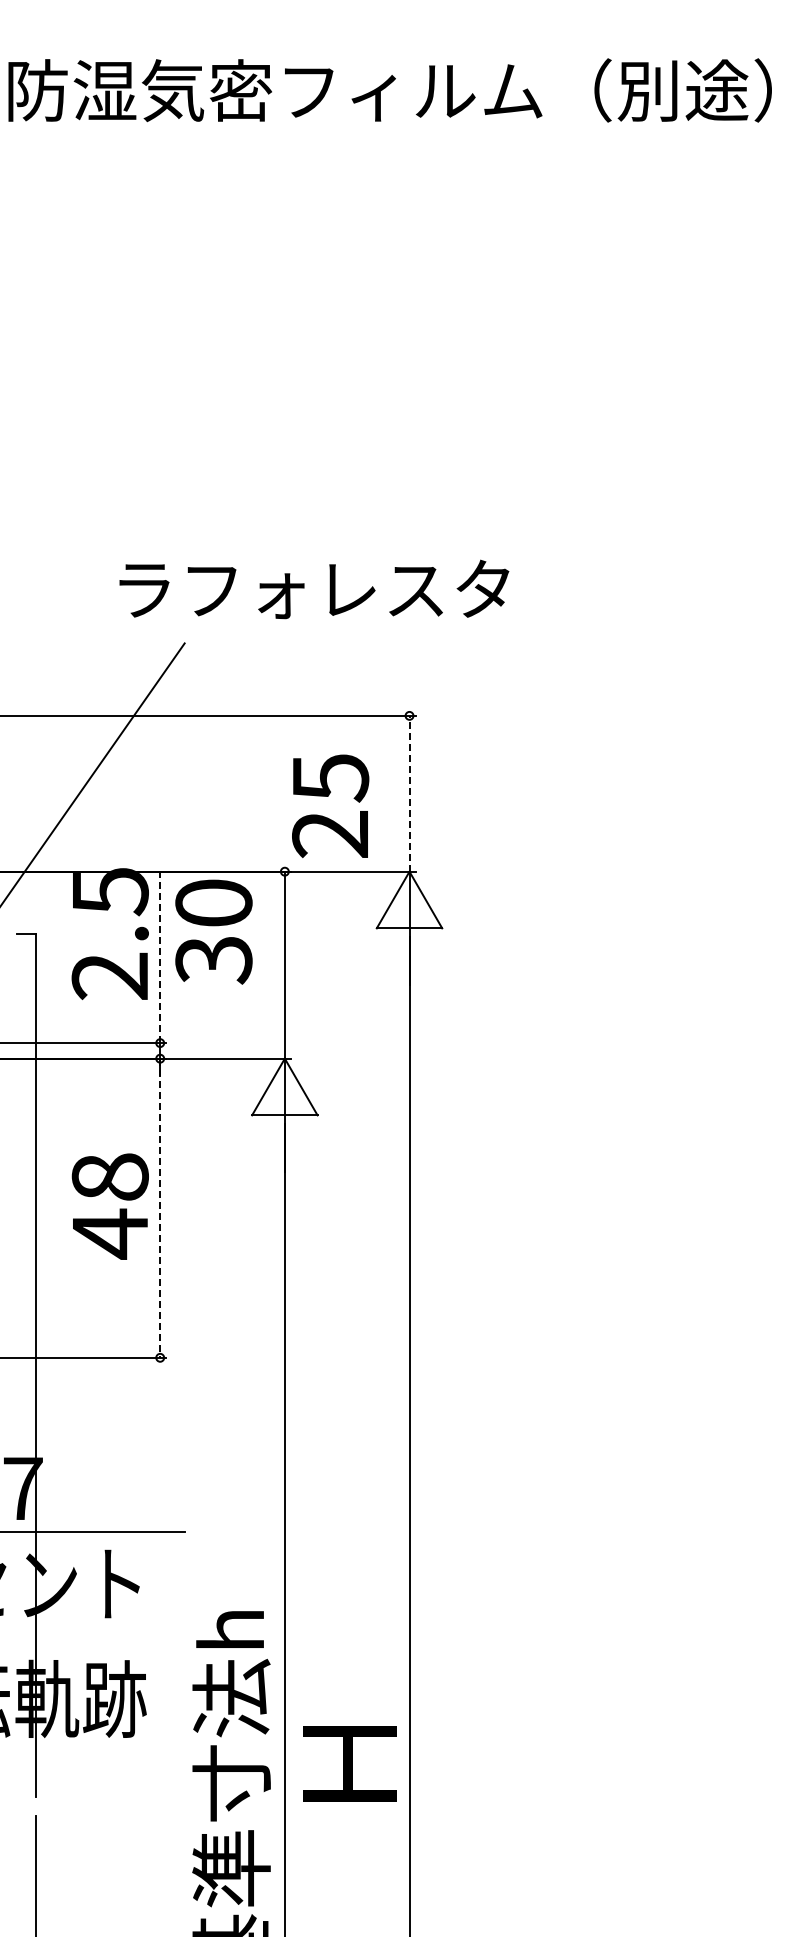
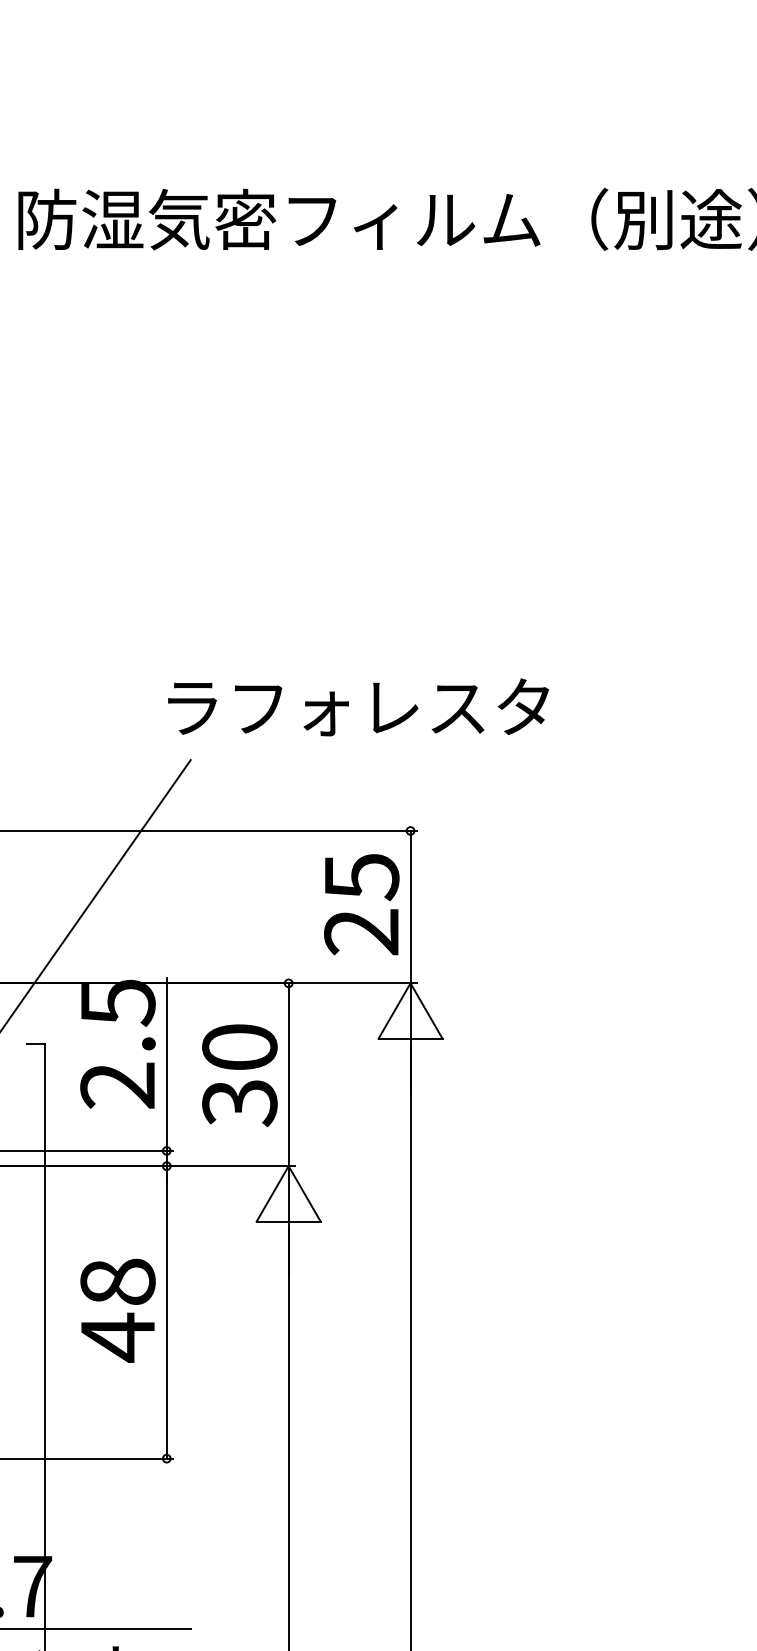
text: (314, 589) -> (358, 707), moved
line: (409, 793) -> (410, 906), dashed -> solid
text: (330, 805) -> (361, 903), moved
text: (213, 931) -> (239, 1075), moved
line: (160, 954) -> (167, 1064), dashed -> solid
line: (160, 1208) -> (167, 1312), dashed -> solid

